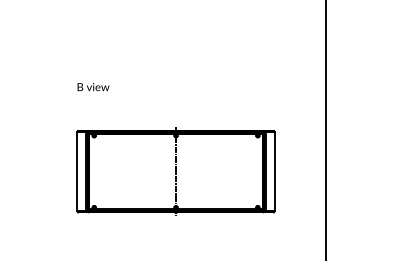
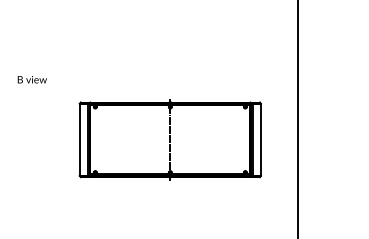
text: (93, 87) -> (32, 80), moved
part: (175, 171) -> (169, 139), moved

